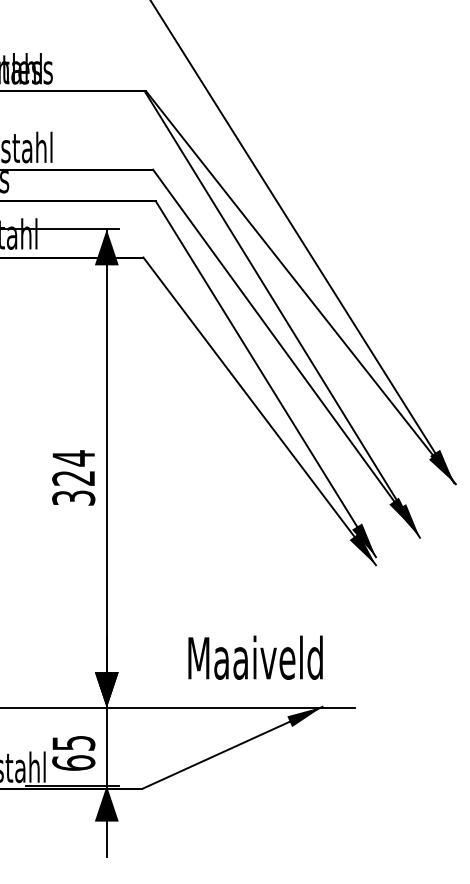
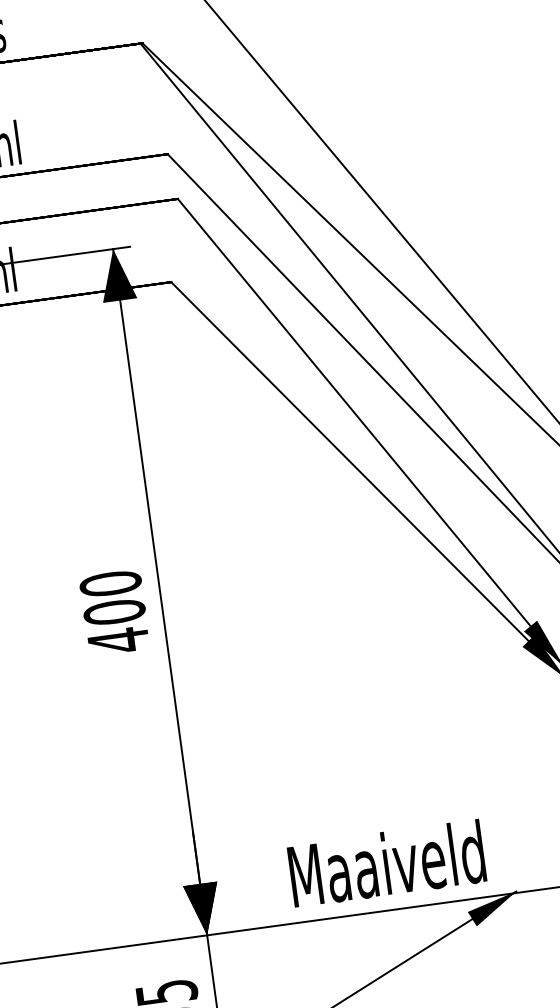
text: (73, 478) -> (114, 612), 324 -> 400
text: (255, 657) -> (386, 863), moved

